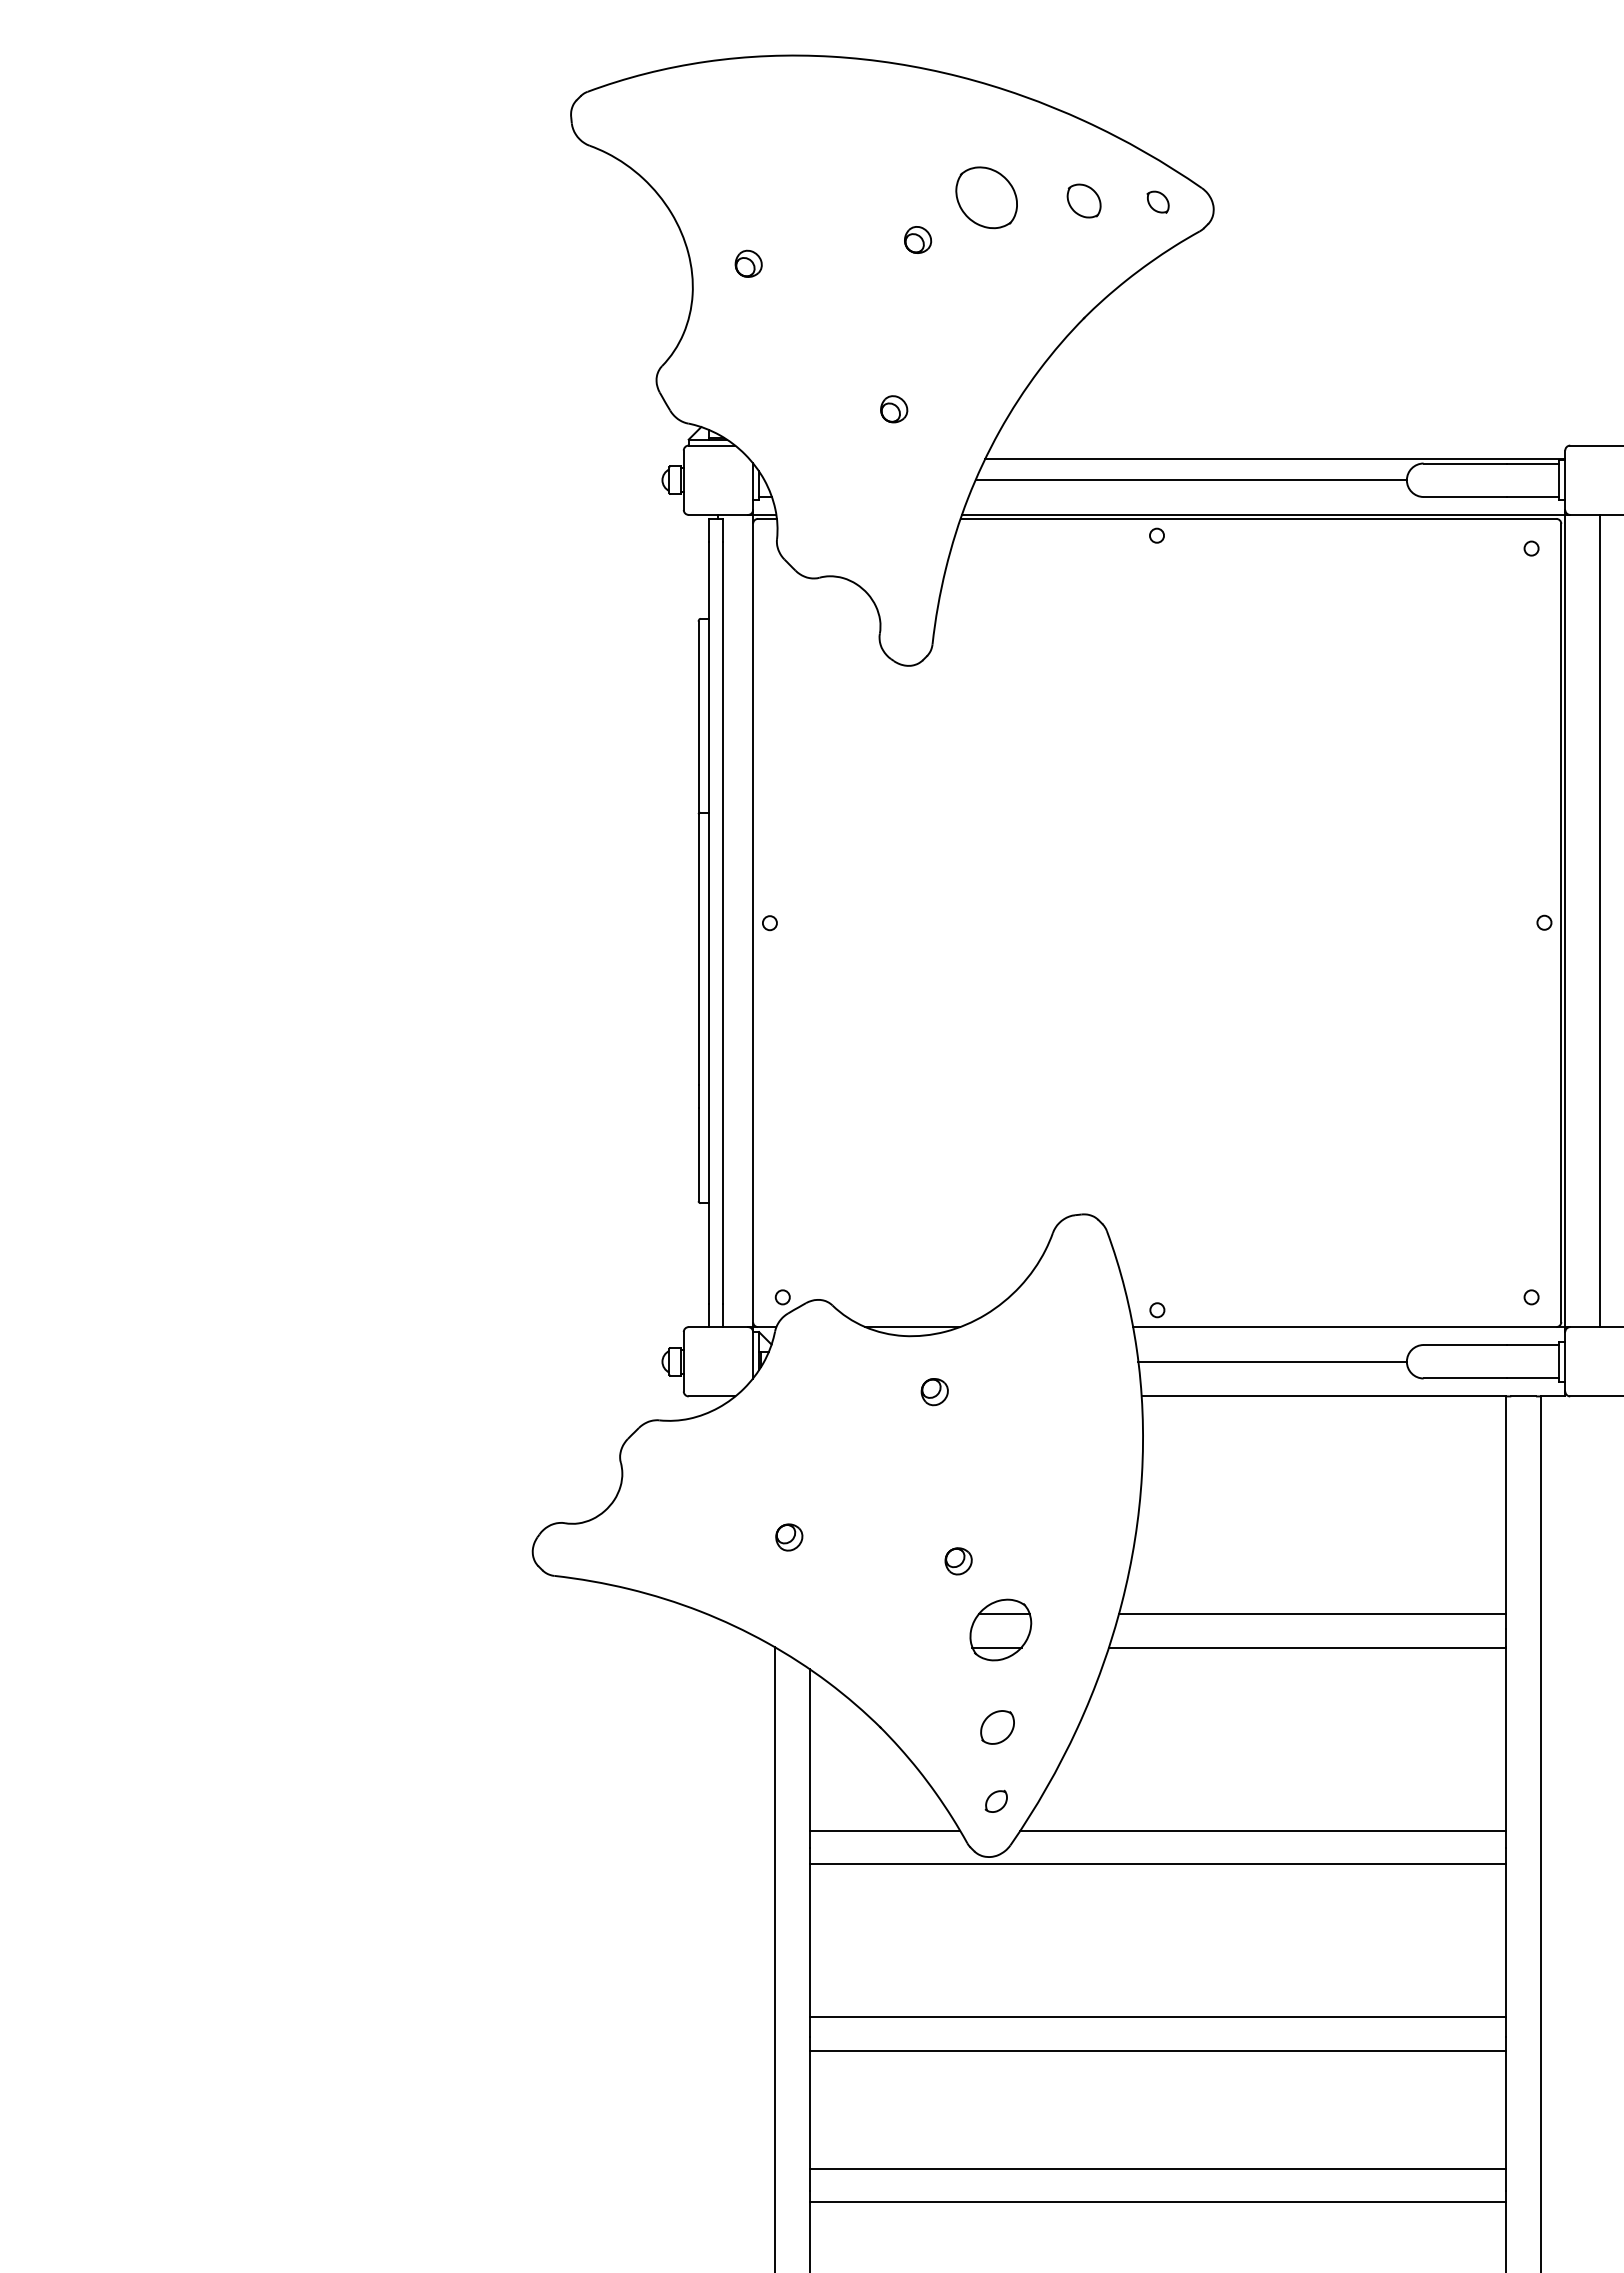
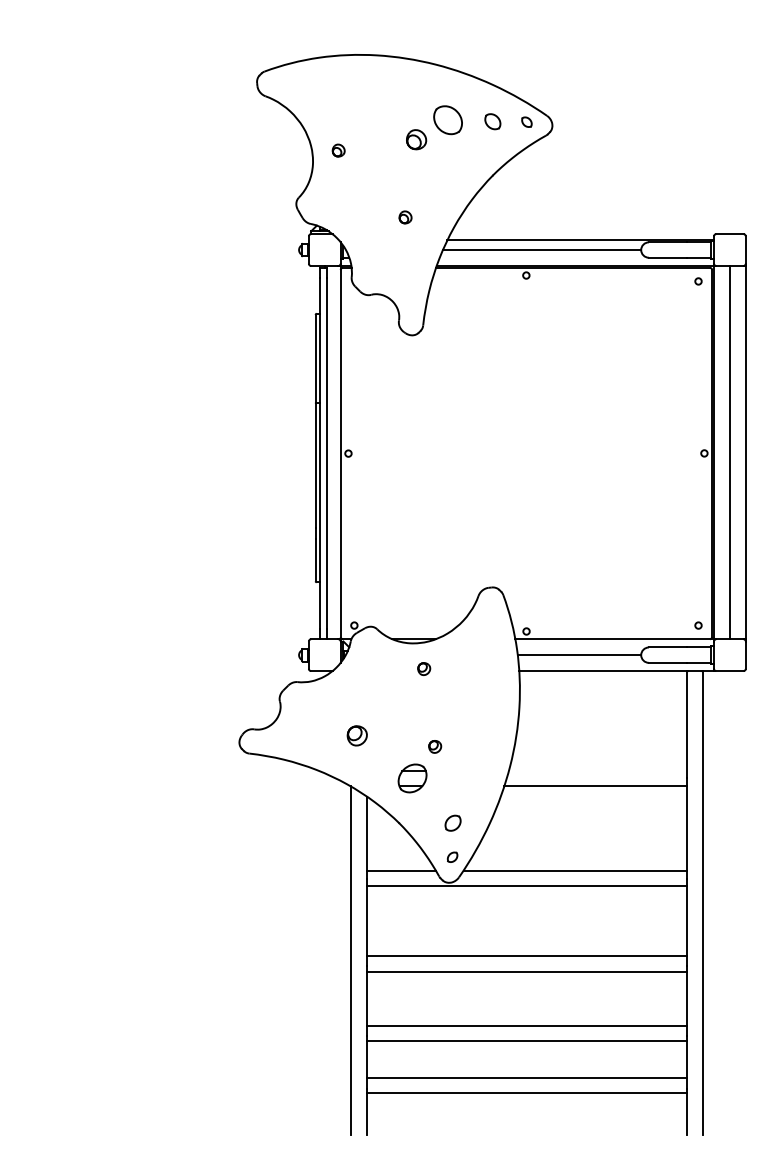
part: (917, 239) -> (416, 139), size x1.6
part: (789, 1536) -> (357, 735), size x1.6
line: (1311, 1614) -> (597, 771), removed
part: (1000, 1630) -> (412, 778), moved

